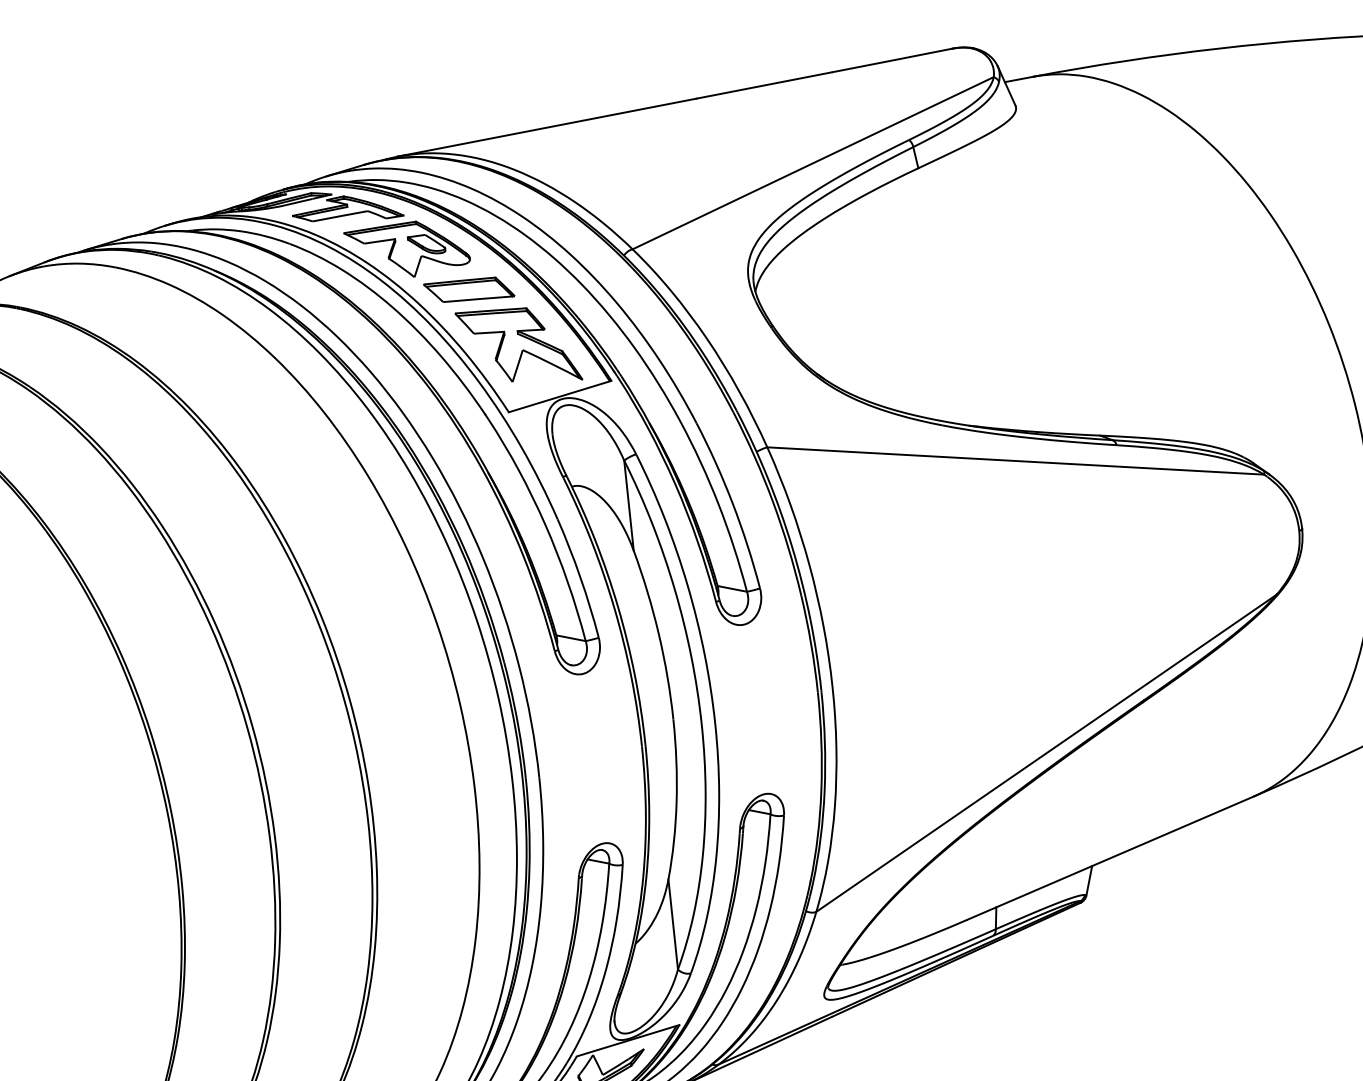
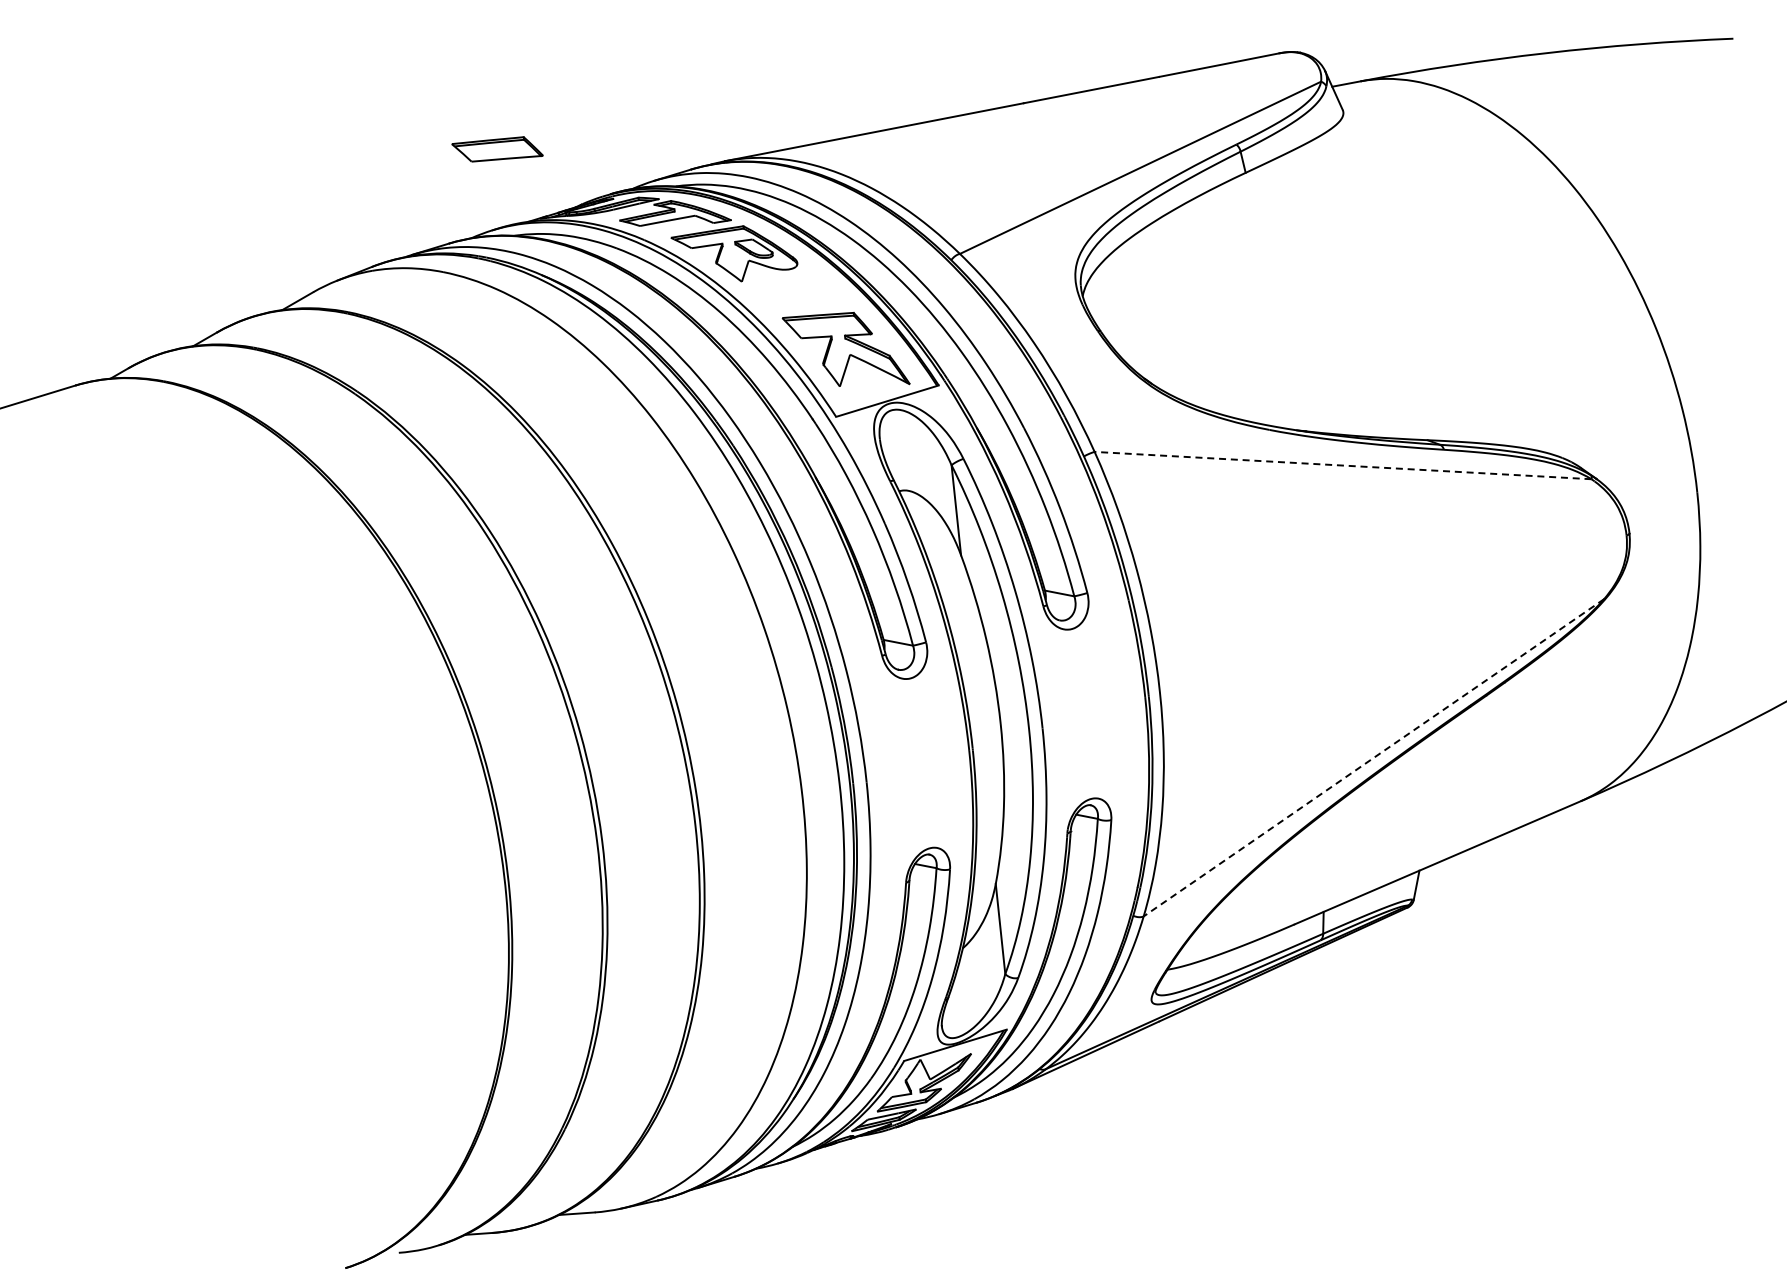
part: (469, 289) -> (497, 149), moved
line: (1016, 460) -> (1343, 465), solid -> dashed
line: (1046, 752) -> (1373, 757), solid -> dashed

